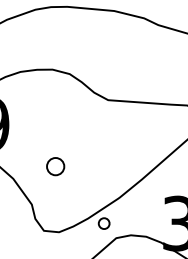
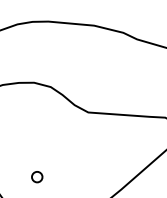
part: (55, 166) -> (36, 177), size x0.62

